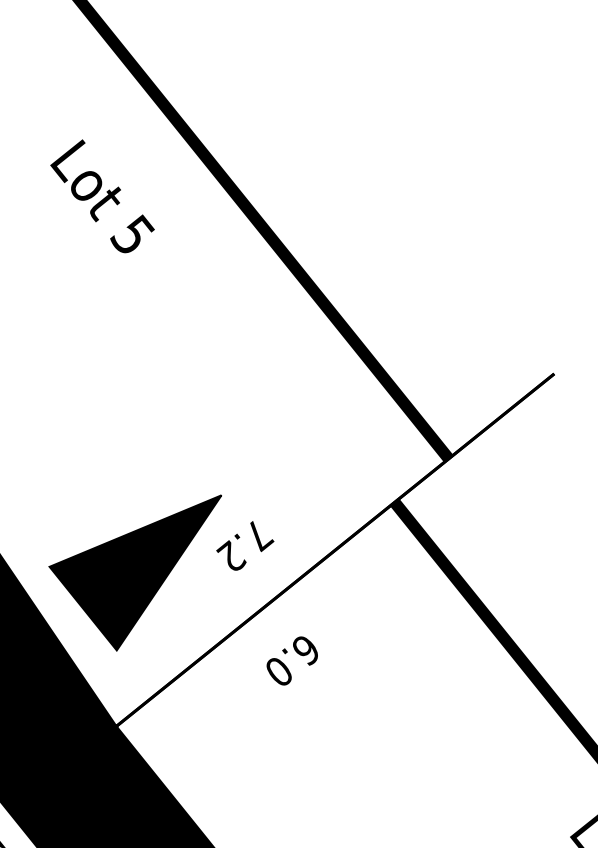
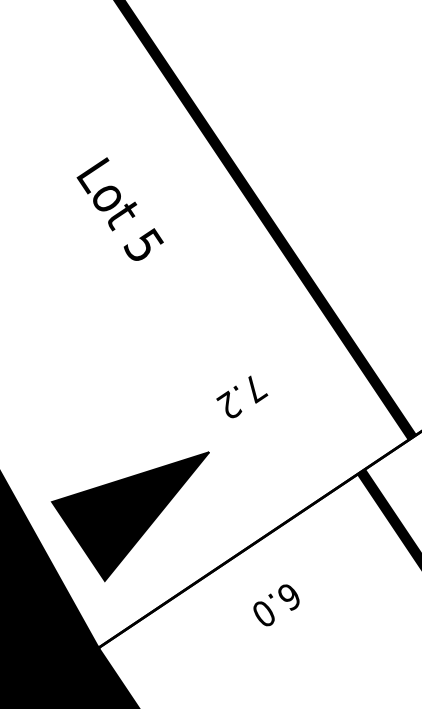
text: (102, 196) -> (120, 209), moved
text: (245, 545) -> (242, 396), moved
text: (291, 660) -> (275, 604), moved

